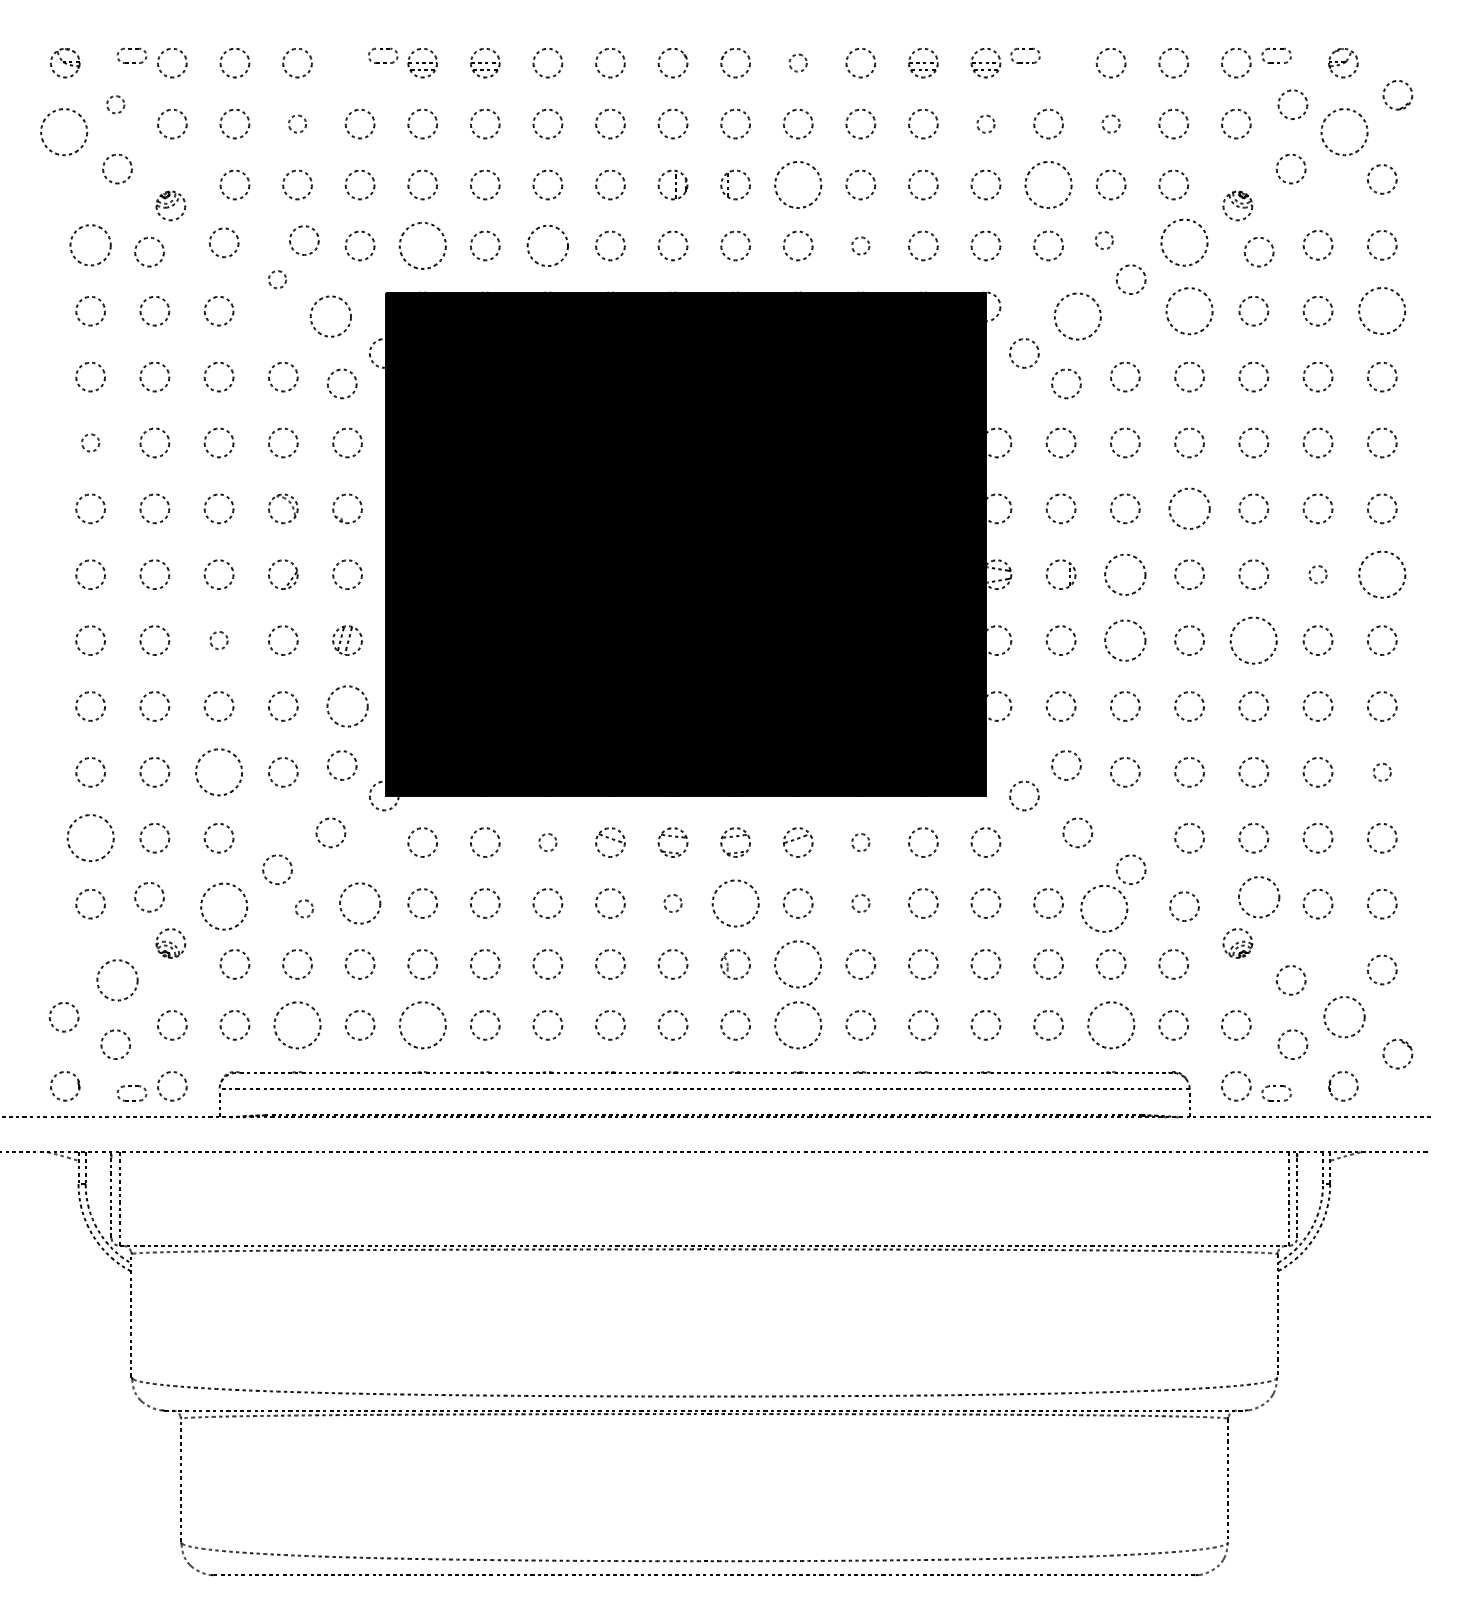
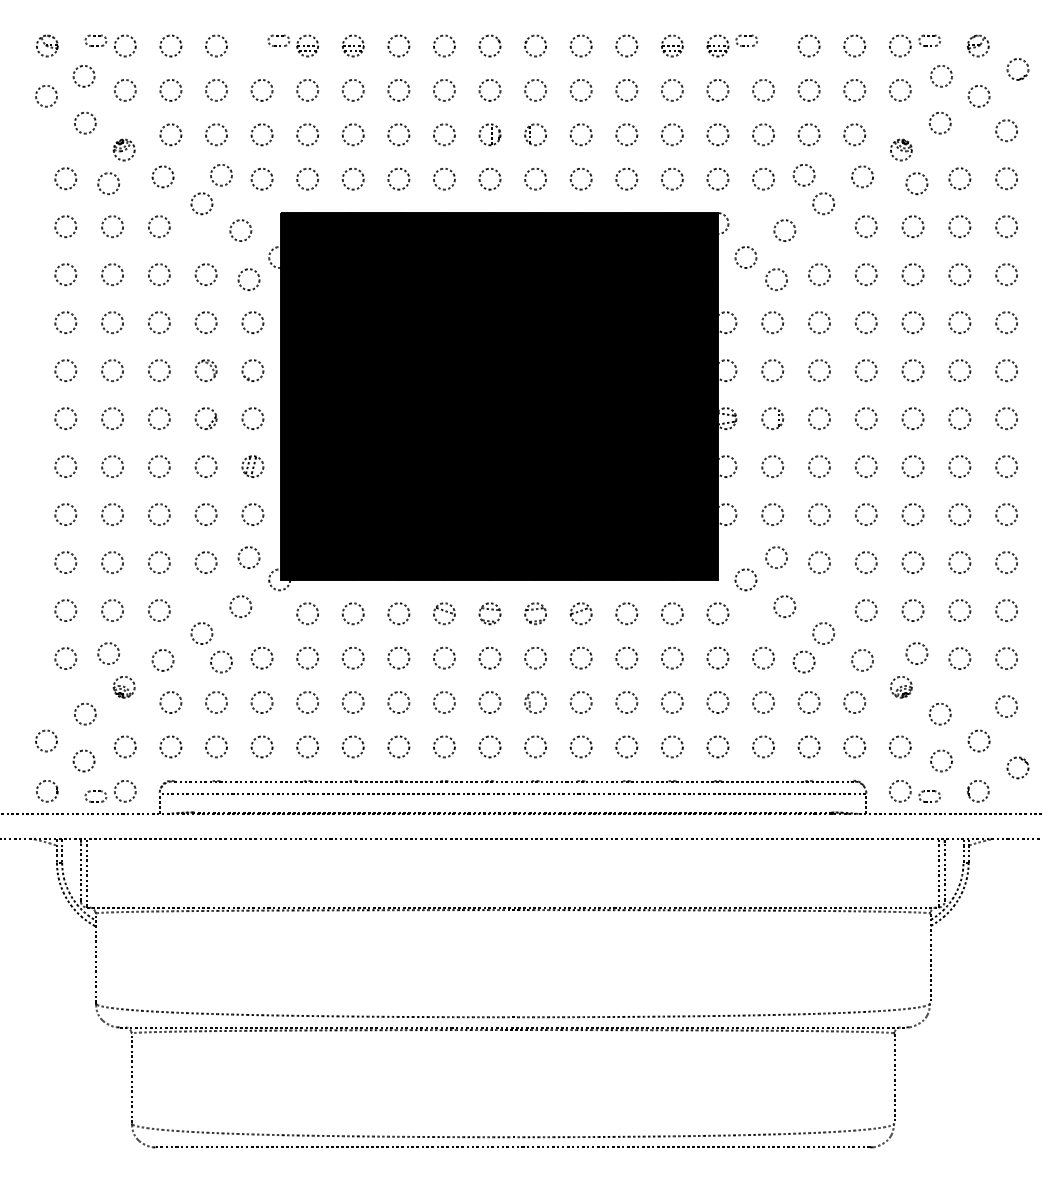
circle: (797, 62) -> (580, 45), size x1.67
circle: (115, 104) -> (83, 76), size x1.67
circle: (297, 123) -> (216, 89), size x1.67
circle: (1110, 123) -> (808, 89), size x1.67
circle: (985, 124) -> (717, 90), size x1.67
circle: (63, 131) -> (46, 95), size x0.62
circle: (1344, 131) -> (979, 95), size x0.62
circle: (797, 184) -> (580, 134), size x0.62
circle: (1048, 184) -> (763, 134), size x0.62
circle: (1103, 240) -> (803, 175), size x1.67
circle: (1184, 242) -> (862, 176), size x0.62
circle: (90, 244) -> (65, 178), size x0.71
circle: (422, 245) -> (307, 178), size x0.62
circle: (547, 245) -> (398, 178), size x0.71
circle: (860, 245) -> (626, 178), size x1.67
circle: (277, 279) -> (201, 203), size x1.67
circle: (1189, 310) -> (866, 226), size x0.62
circle: (1382, 311) -> (1006, 226), size x0.62
circle: (330, 316) -> (240, 230), size x0.71
circle: (1077, 316) -> (784, 230), size x0.62
circle: (90, 442) -> (65, 322), size x1.67
circle: (1189, 508) -> (866, 370), size x0.71
circle: (1125, 574) -> (819, 418), size x0.71
circle: (1317, 574) -> (959, 418), size x1.67
circle: (1381, 574) -> (1006, 418), size x0.62
circle: (218, 640) -> (158, 466), size x1.67
circle: (1125, 640) -> (819, 466), size x0.71
circle: (1253, 640) -> (912, 466), size x0.62
circle: (347, 706) -> (252, 514), size x0.71
circle: (218, 771) -> (158, 561), size x0.62
circle: (1381, 771) -> (1006, 561), size x1.67
circle: (90, 838) -> (65, 610), size x0.62
circle: (547, 842) -> (398, 613), size x1.67
circle: (860, 842) -> (626, 613), size x1.67
circle: (1258, 896) -> (916, 653), size x0.71
circle: (359, 903) -> (261, 658), size x0.71
circle: (672, 903) -> (489, 658), size x1.67
circle: (735, 903) -> (535, 658), size x0.62
circle: (860, 903) -> (626, 658), size x1.67
circle: (223, 906) -> (162, 660), size x0.62
circle: (303, 908) -> (220, 661), size x1.67
circle: (1103, 908) -> (803, 661), size x0.62
circle: (798, 964) -> (581, 702), size x0.62
circle: (117, 979) -> (85, 713), size x0.71
circle: (1344, 1017) -> (979, 741), size x0.71
circle: (297, 1024) -> (216, 746), size x0.62
circle: (797, 1024) -> (580, 746), size x0.62
circle: (422, 1025) -> (307, 747), size x0.62
circle: (1110, 1025) -> (808, 747), size x0.62

